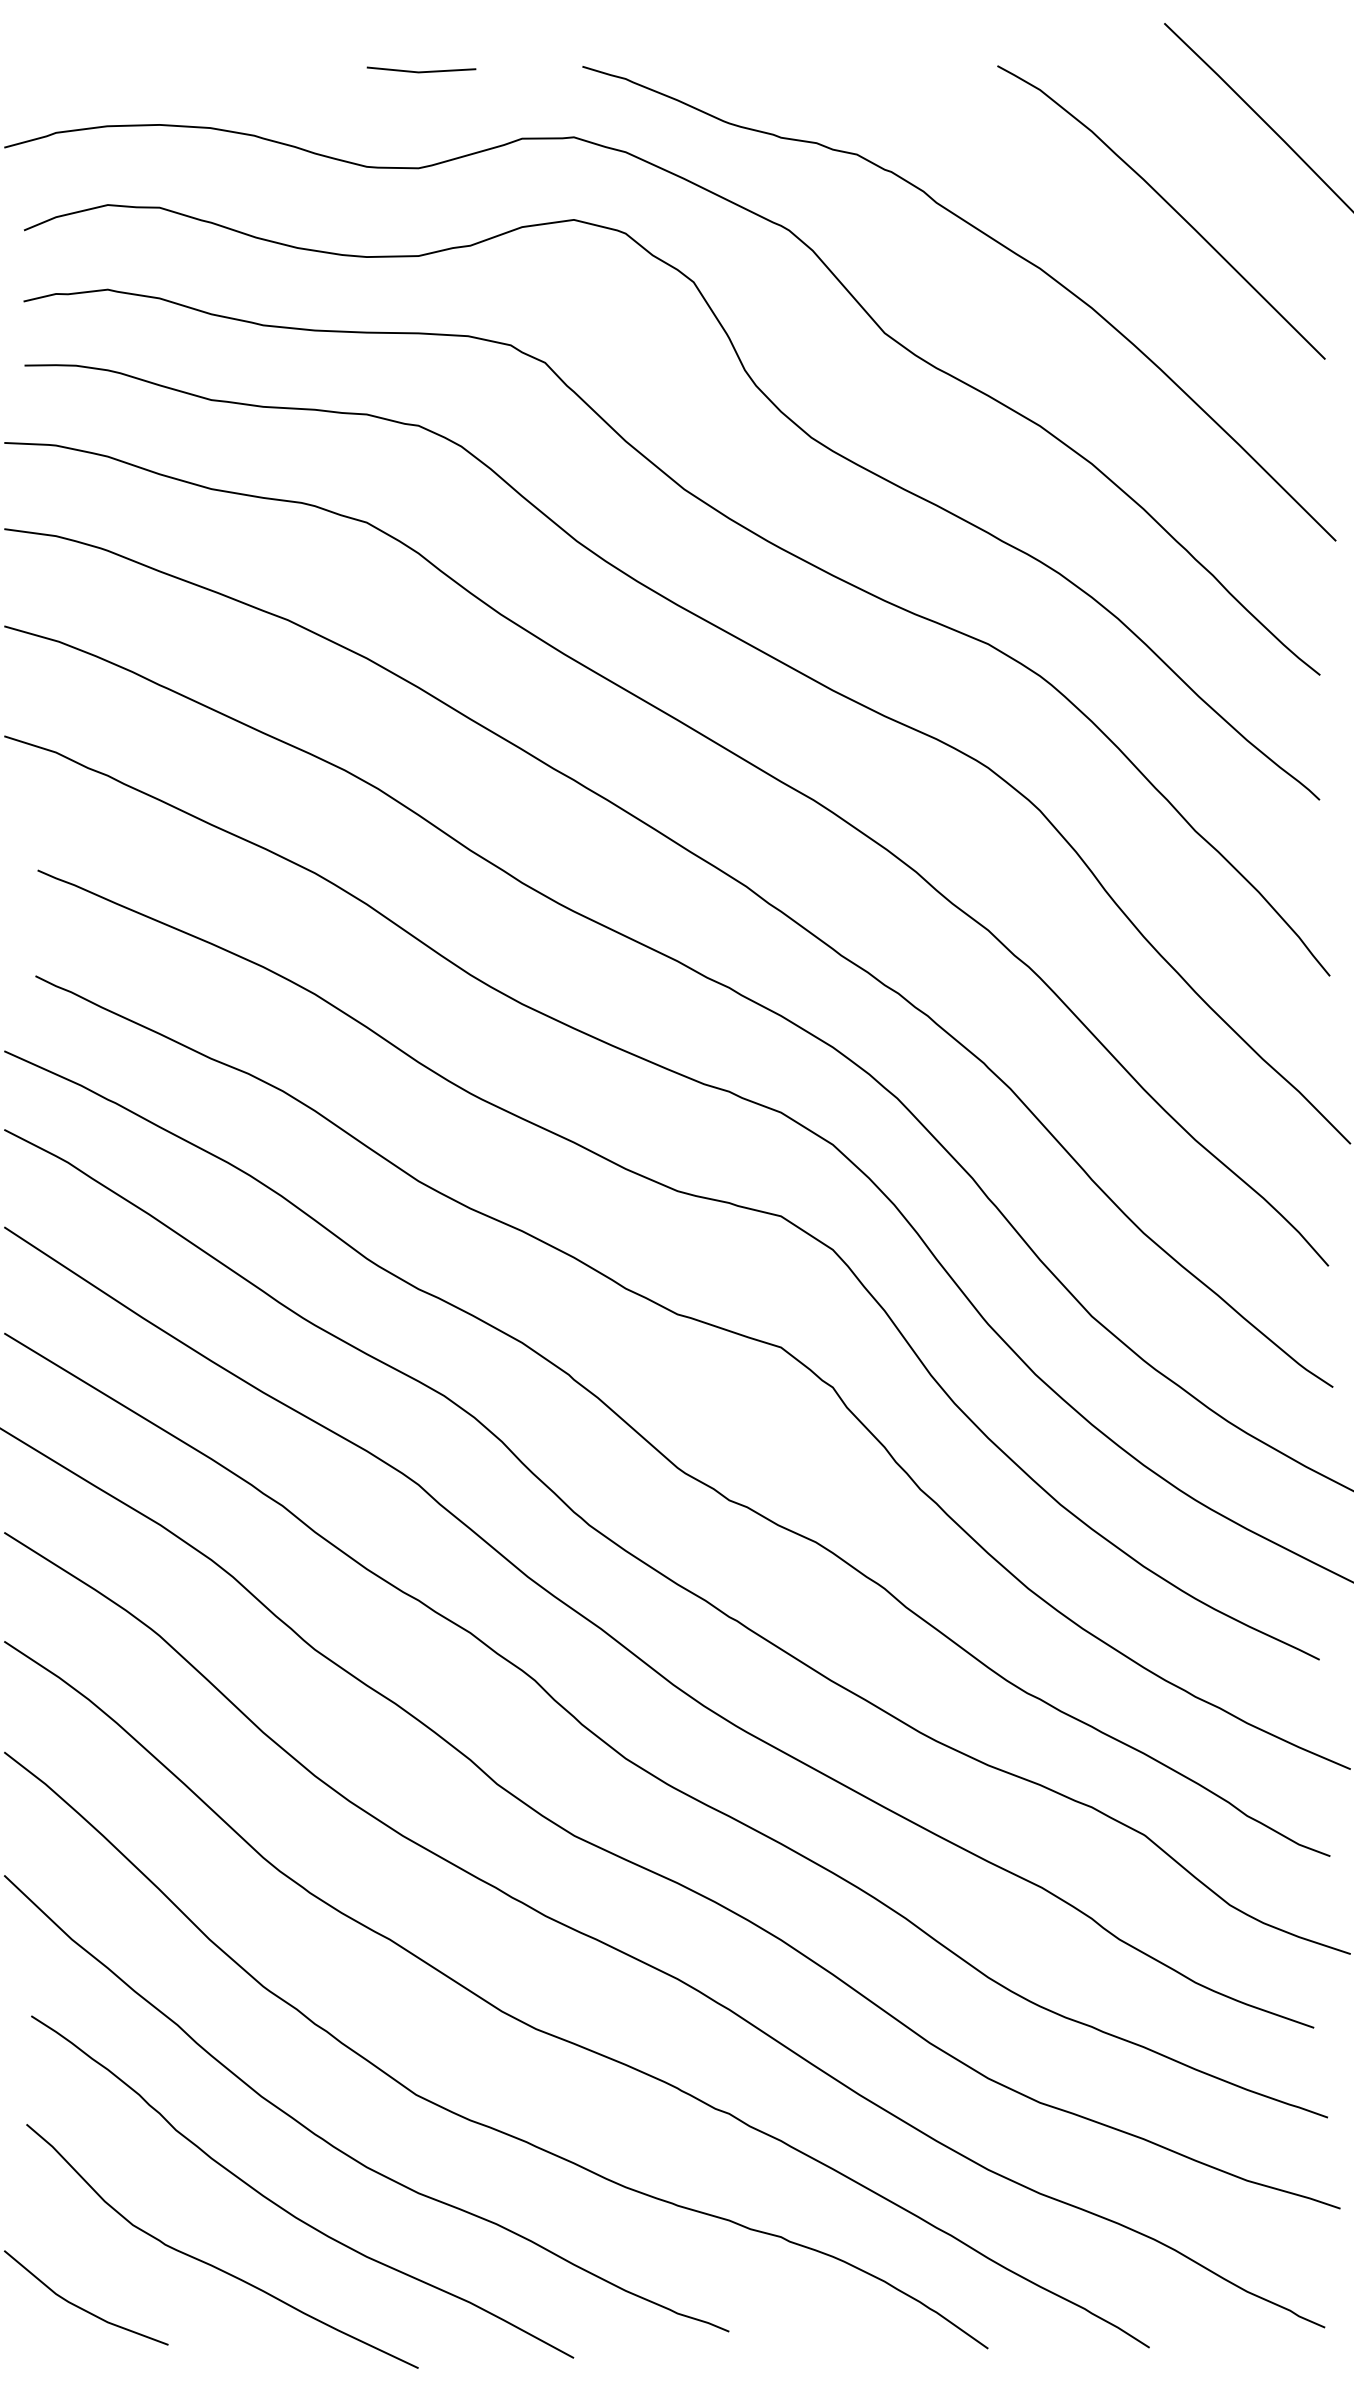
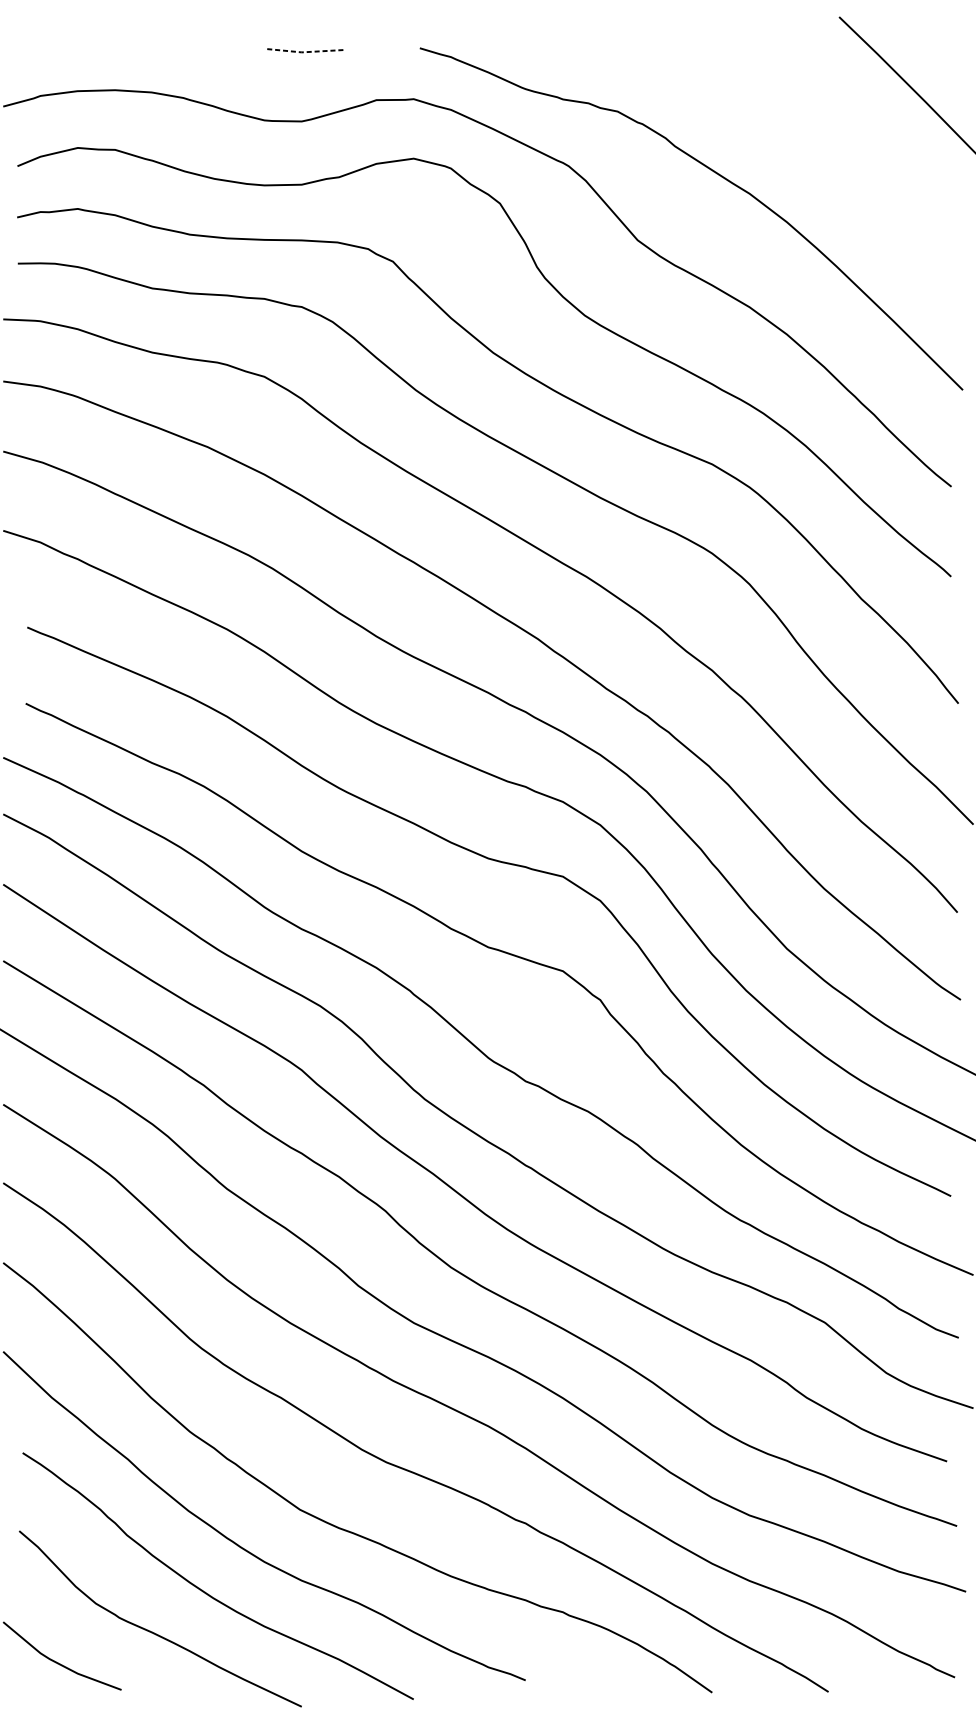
line: (420, 72) -> (303, 52), solid -> dashed
curve: (1168, 205) -> (842, 148), removed

